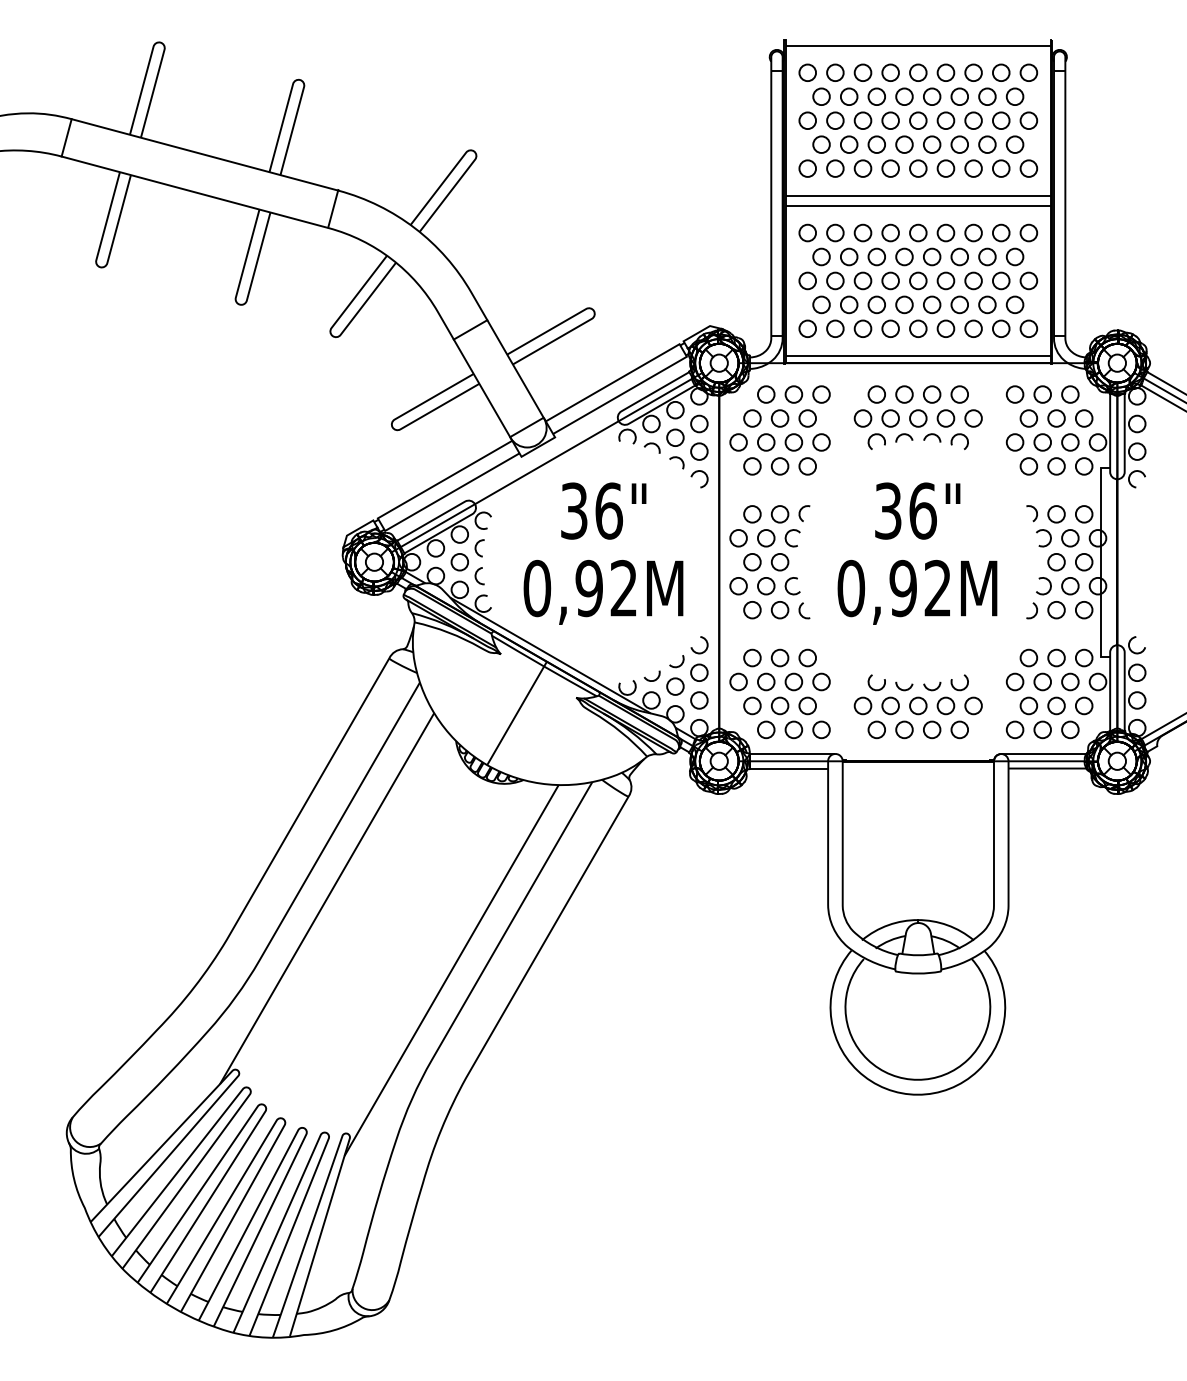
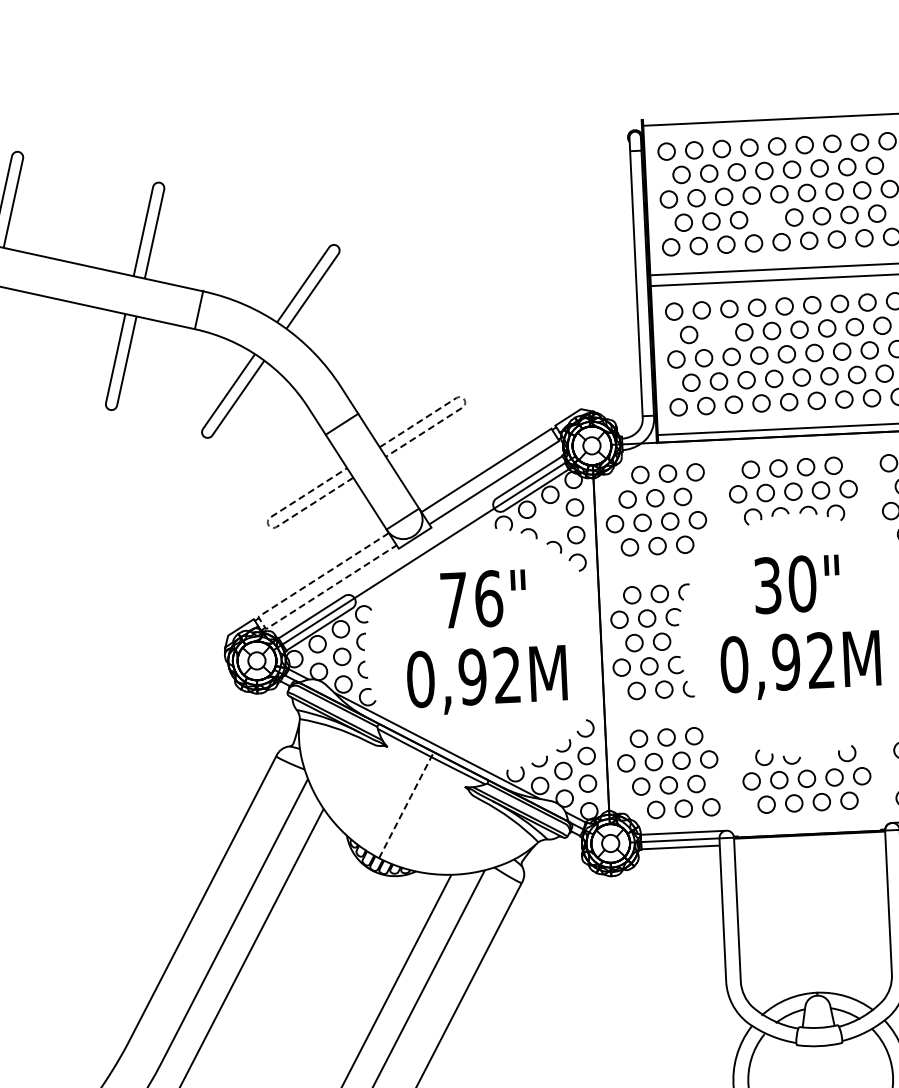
circle: (904, 144) -> (766, 218), removed
circle: (849, 256) -> (717, 333), removed
line: (594, 311) -> (464, 400), solid -> dashed
line: (392, 427) -> (268, 525), solid -> dashed
circle: (675, 437) -> (551, 522), removed
text: (574, 510) -> (454, 599), 36" -> 76"
text: (922, 510) -> (801, 583), 36" -> 30"
line: (381, 525) -> (262, 623), solid -> dashed
arc: (932, 689) -> (820, 761), removed
line: (517, 713) -> (406, 805), solid -> dashed

